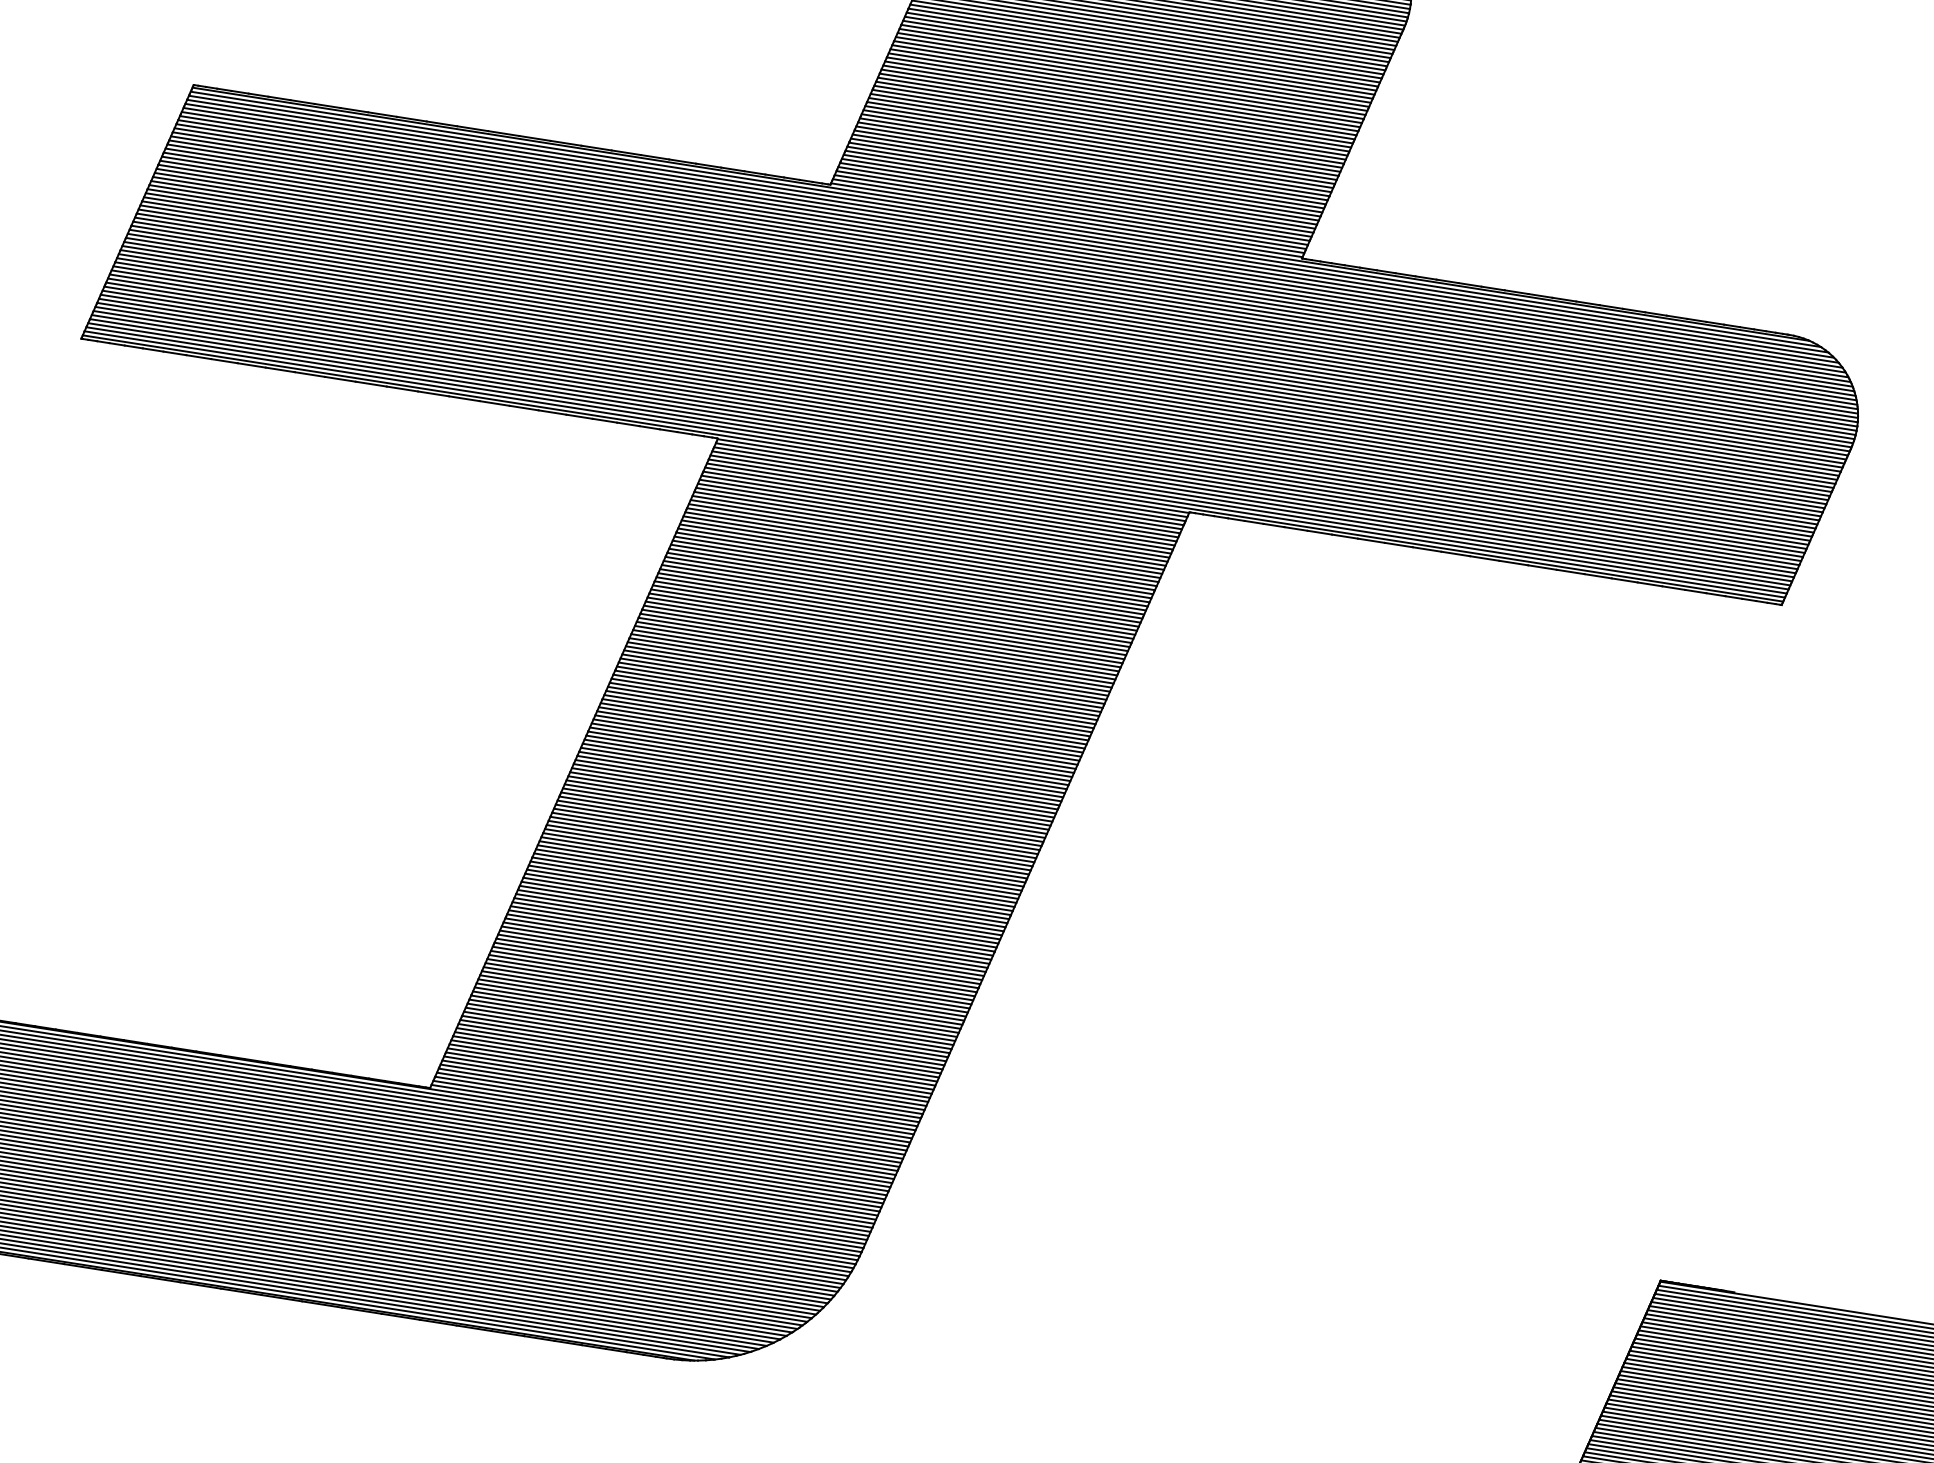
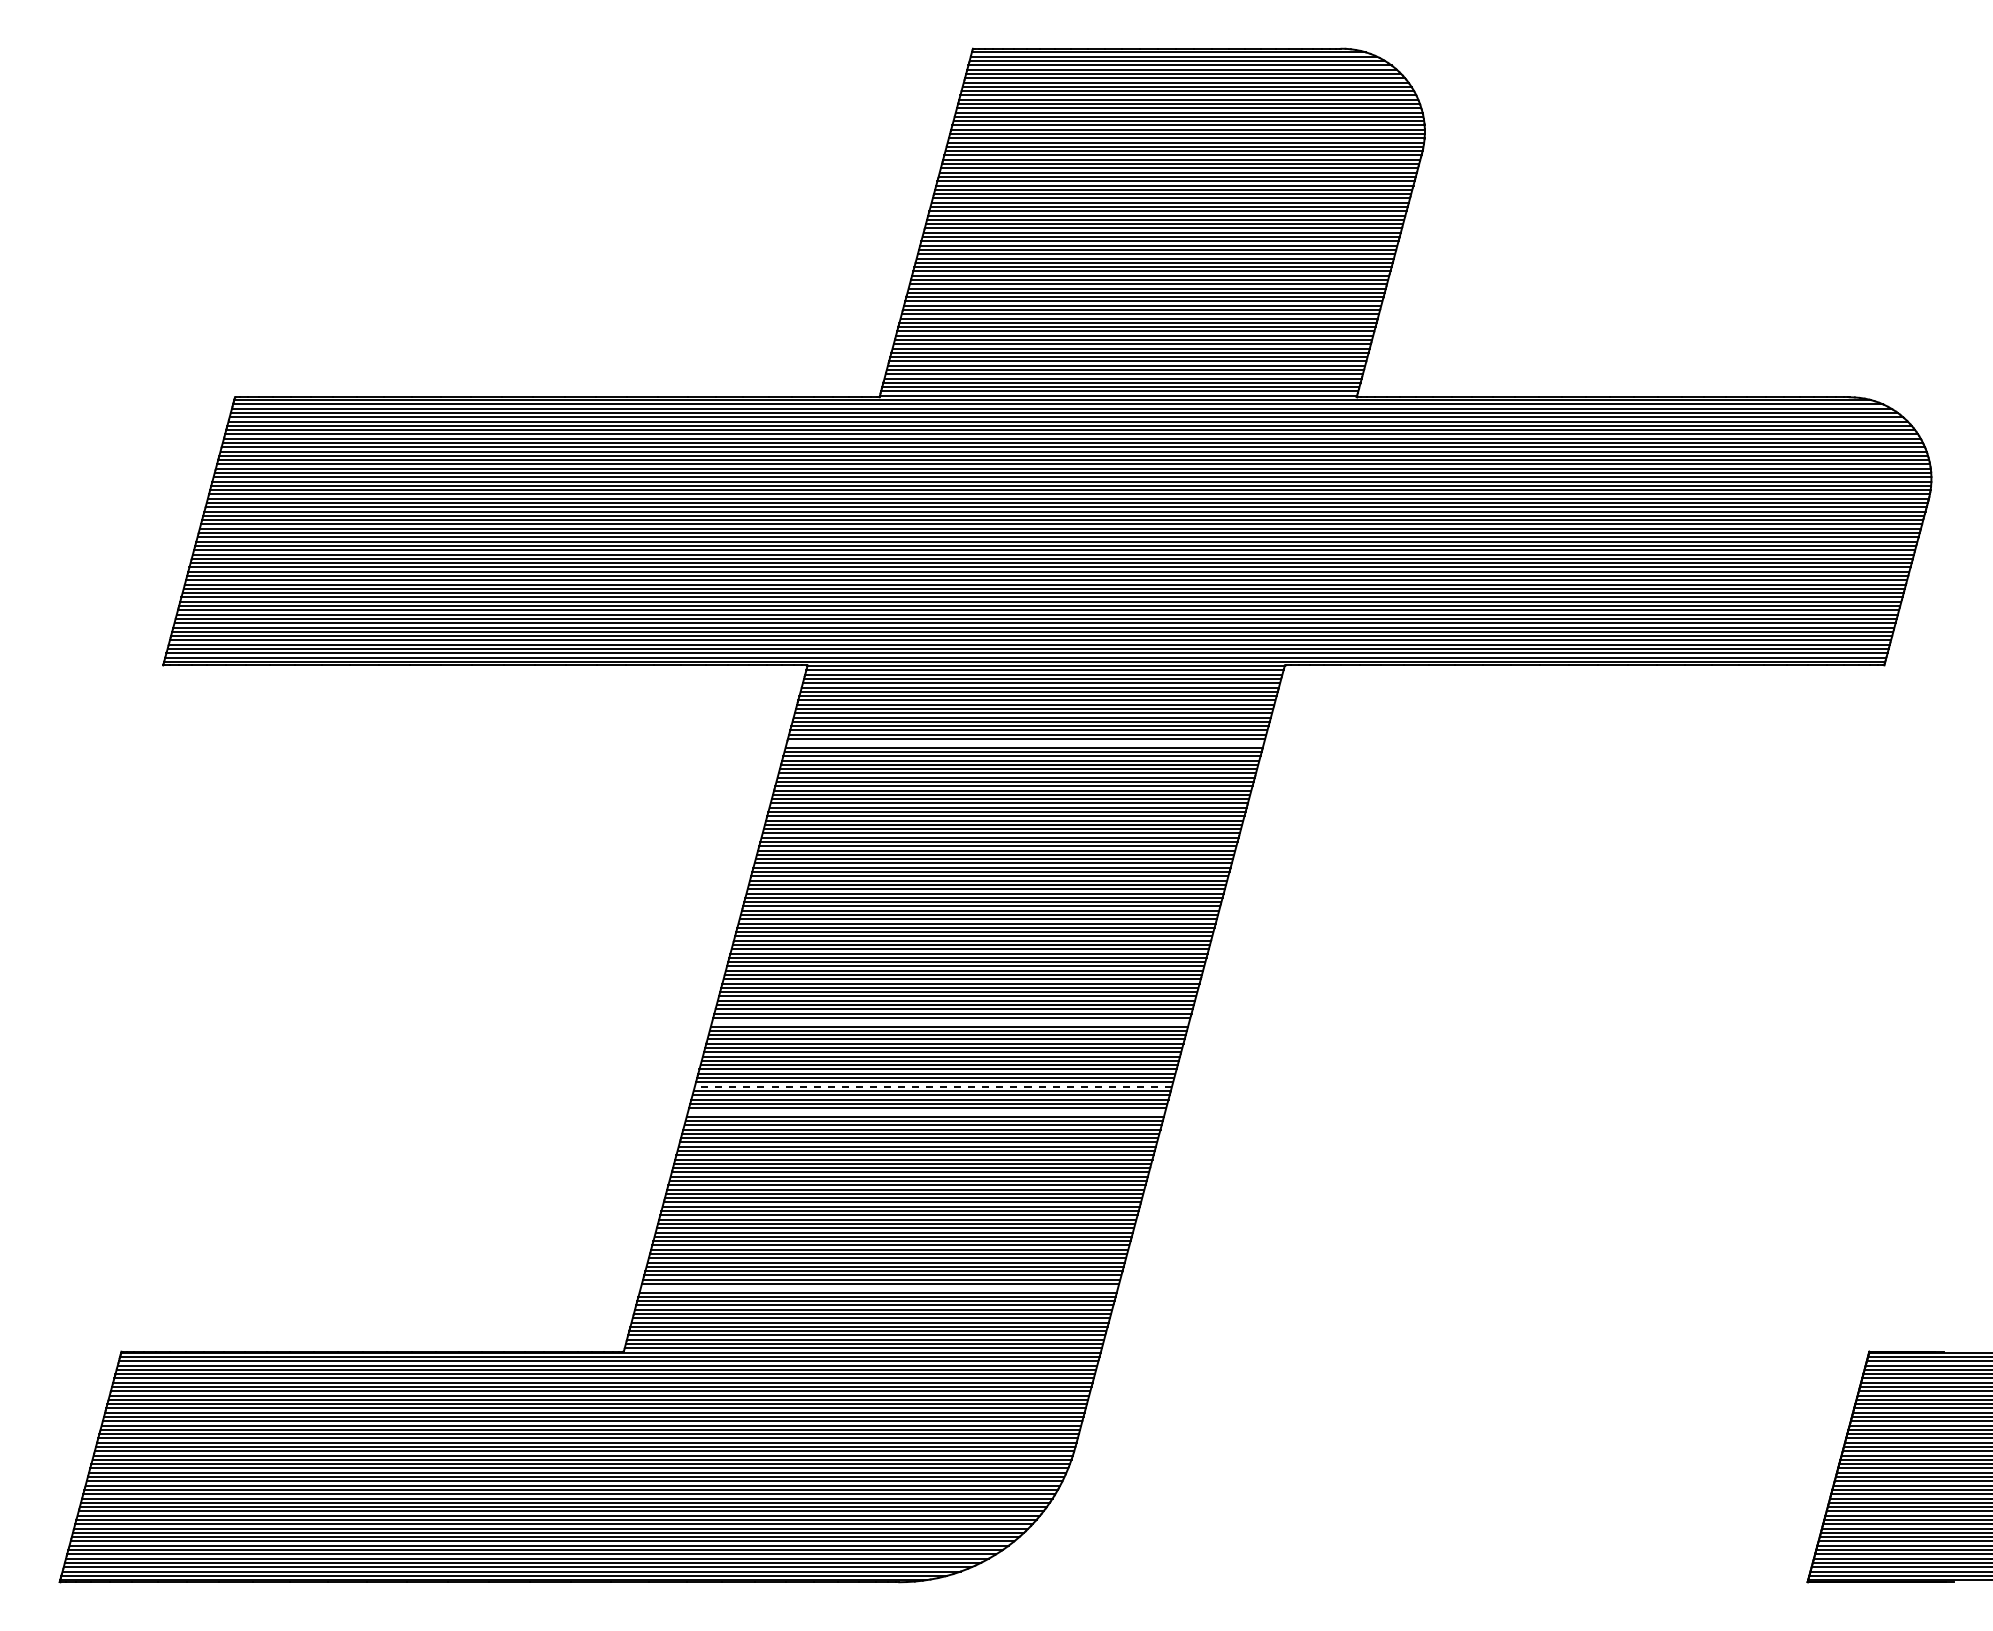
line: (921, 549) -> (1025, 743), removed
line: (803, 813) -> (950, 1022), removed
line: (777, 873) -> (933, 1086), solid -> dashed
line: (766, 898) -> (926, 1112), removed
line: (692, 1065) -> (879, 1288), removed

